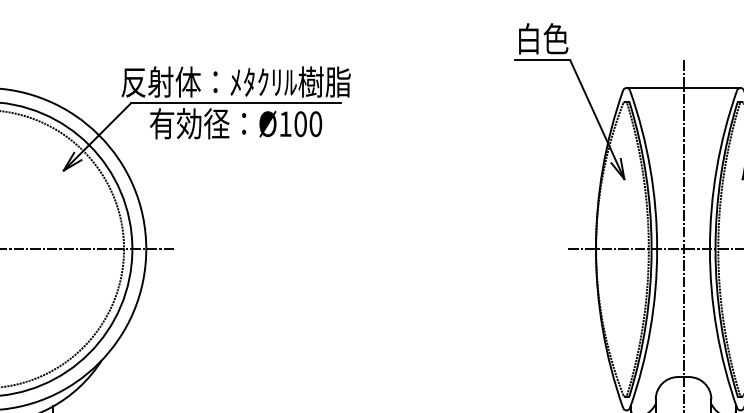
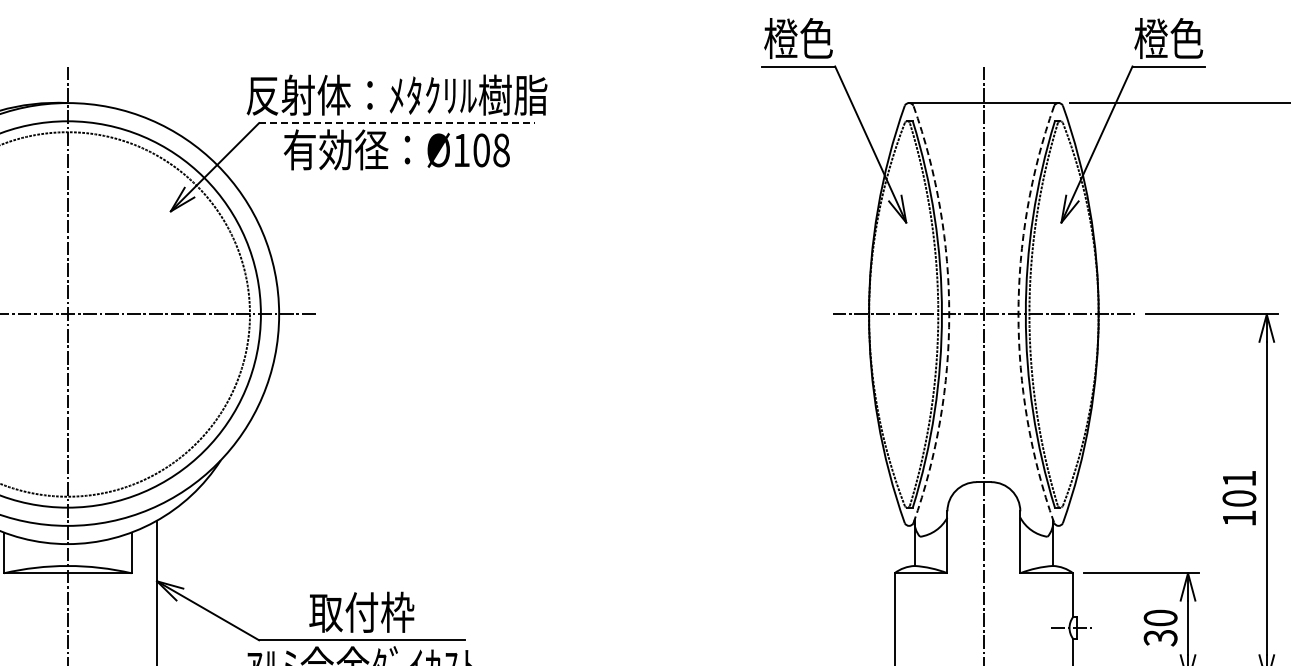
text: (528, 38) -> (780, 38), 白色 -> 橙色
line: (235, 103) -> (396, 123), solid -> dashed
text: (315, 124) -> (501, 150), Ø100 -> Ø108
arc: (657, 249) -> (949, 314), solid -> dashed
arc: (709, 249) -> (1018, 314), solid -> dashed

